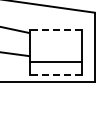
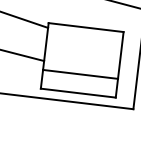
line: (55, 29) -> (85, 27), dashed -> solid
line: (55, 75) -> (78, 93), dashed -> solid

